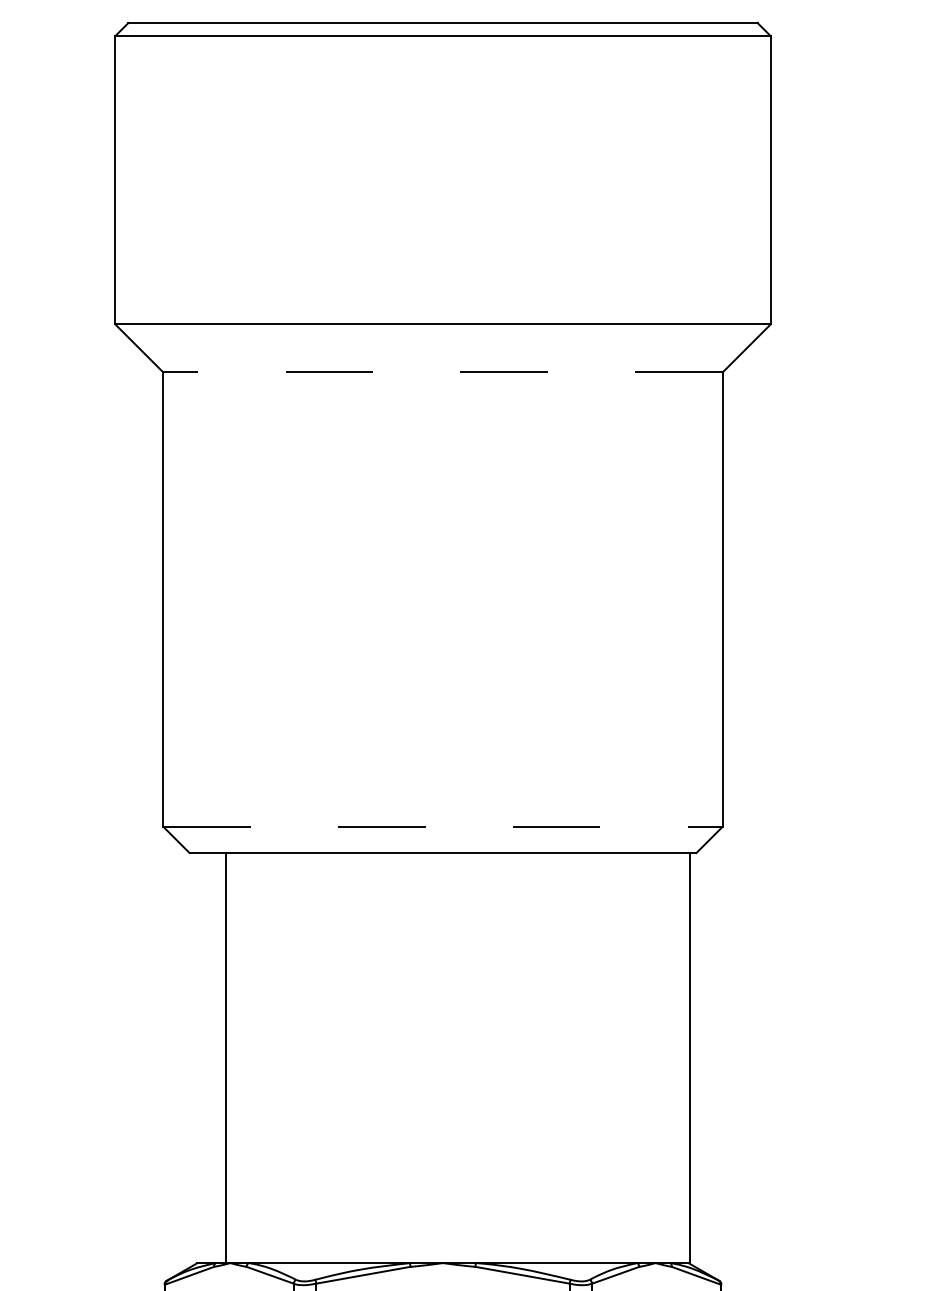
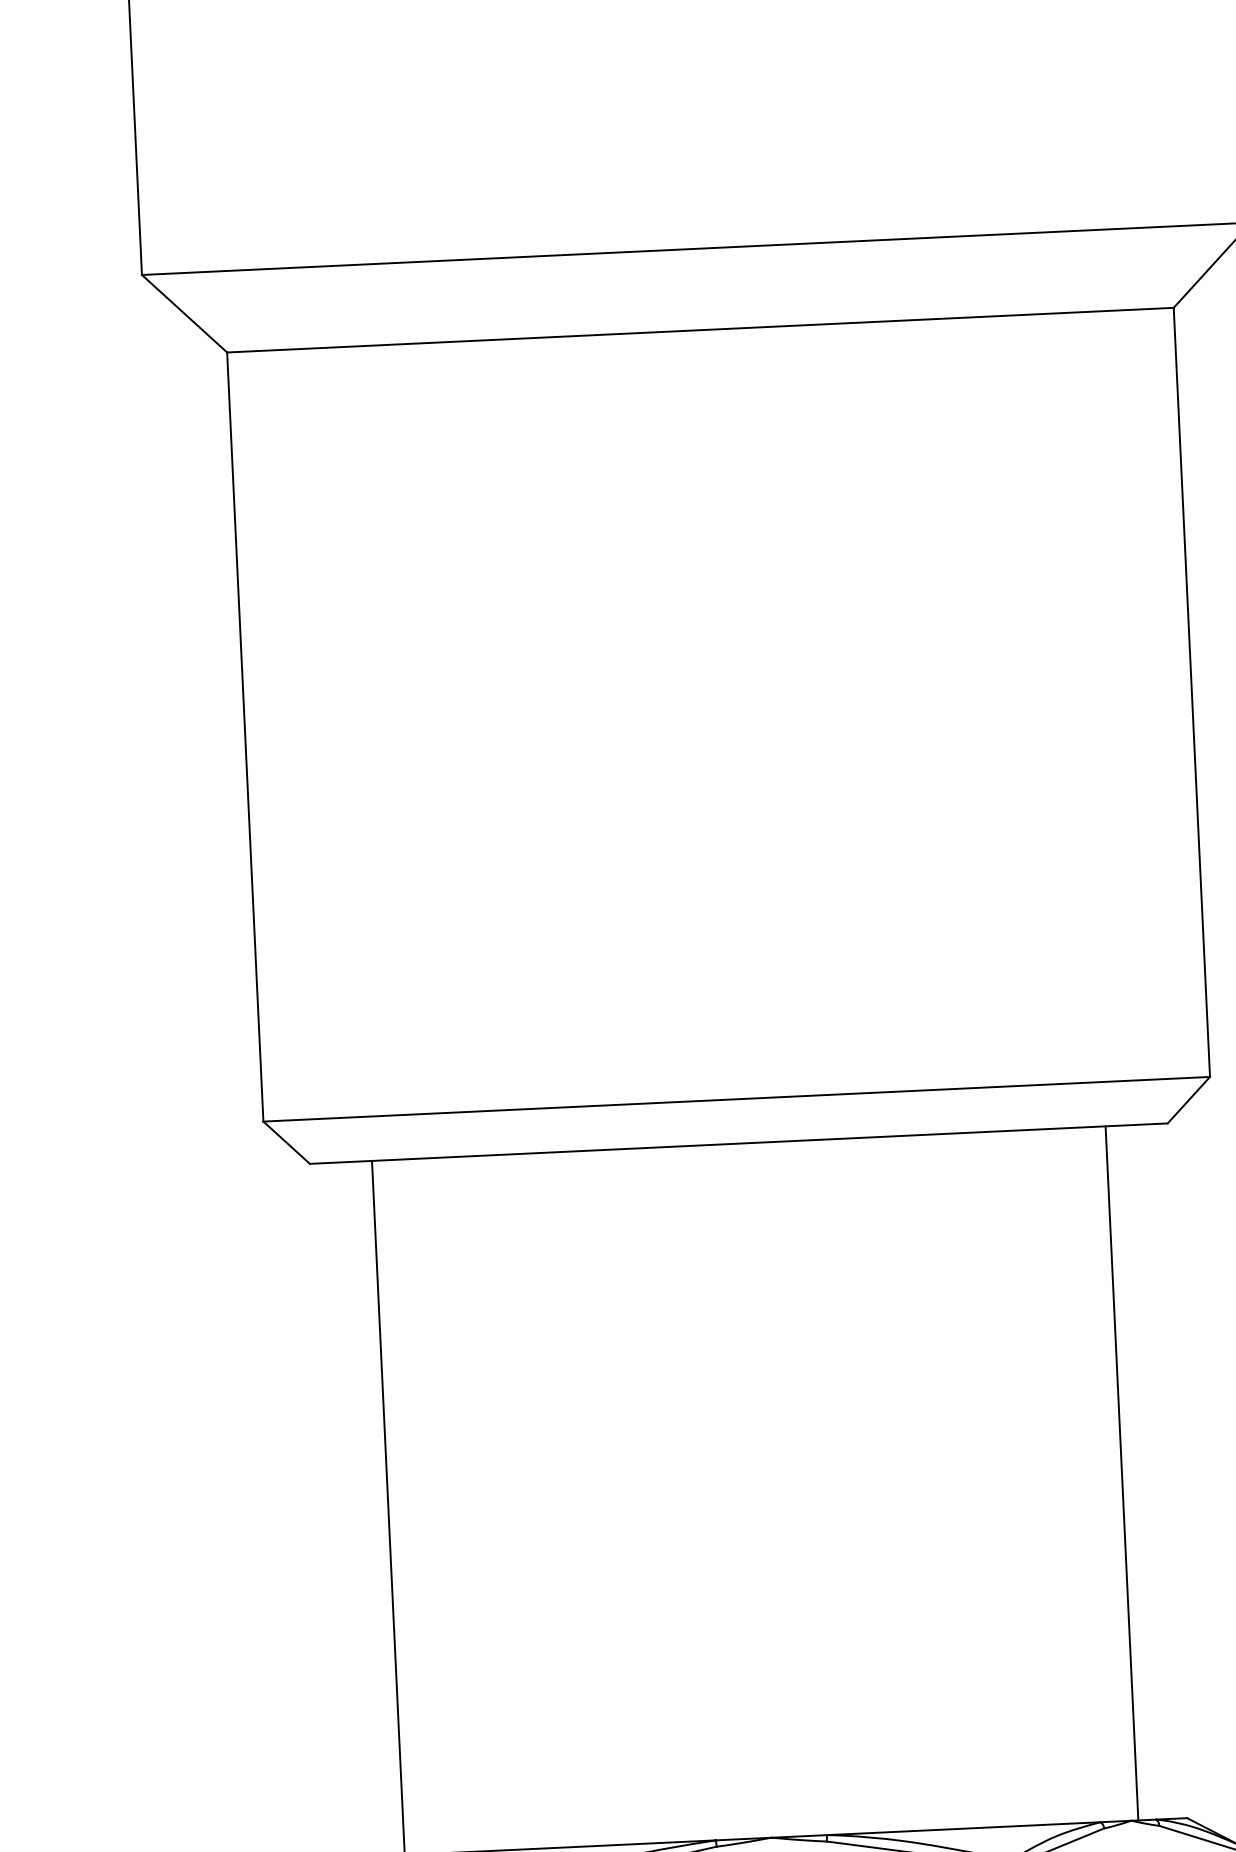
line: (443, 372) -> (701, 330), dashed -> solid
line: (443, 826) -> (737, 1098), dashed -> solid
line: (689, 1058) -> (1121, 1474), moved

